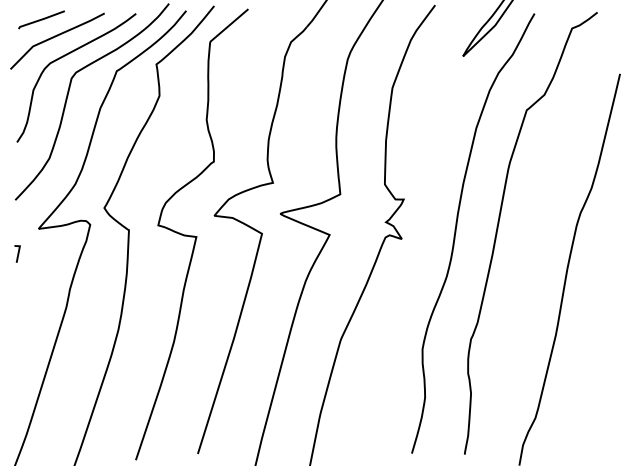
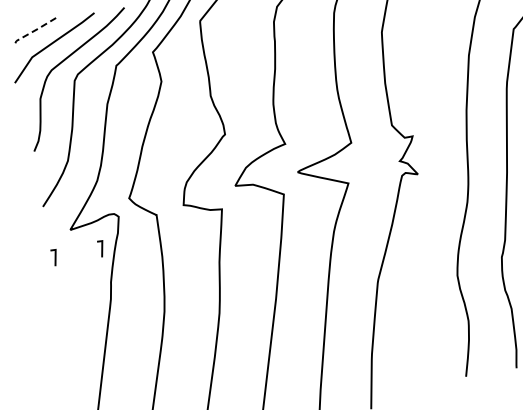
line: (40, 19) -> (34, 30), solid -> dashed
line: (66, 253) -> (101, 248), added

